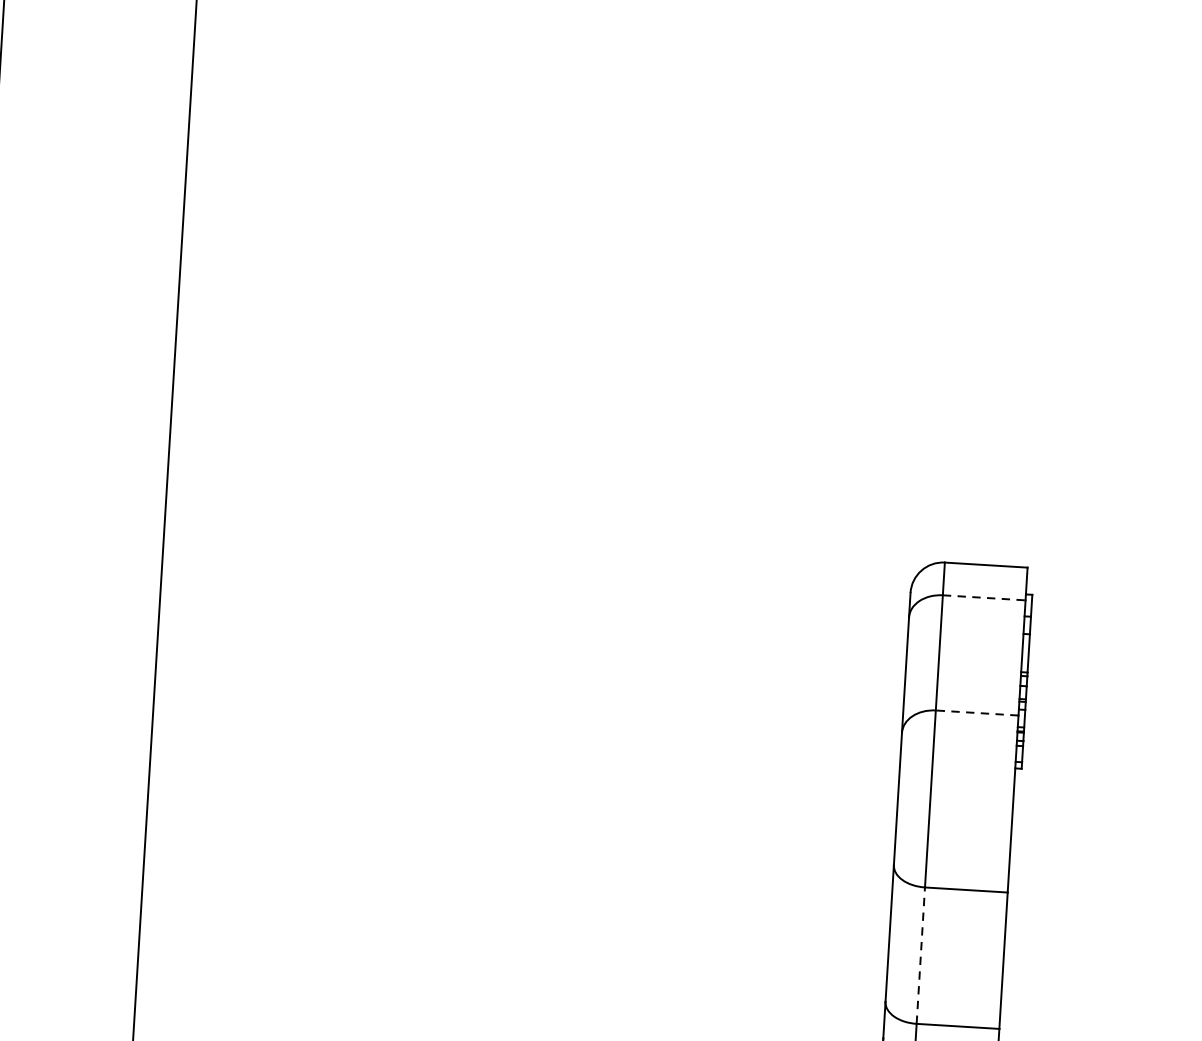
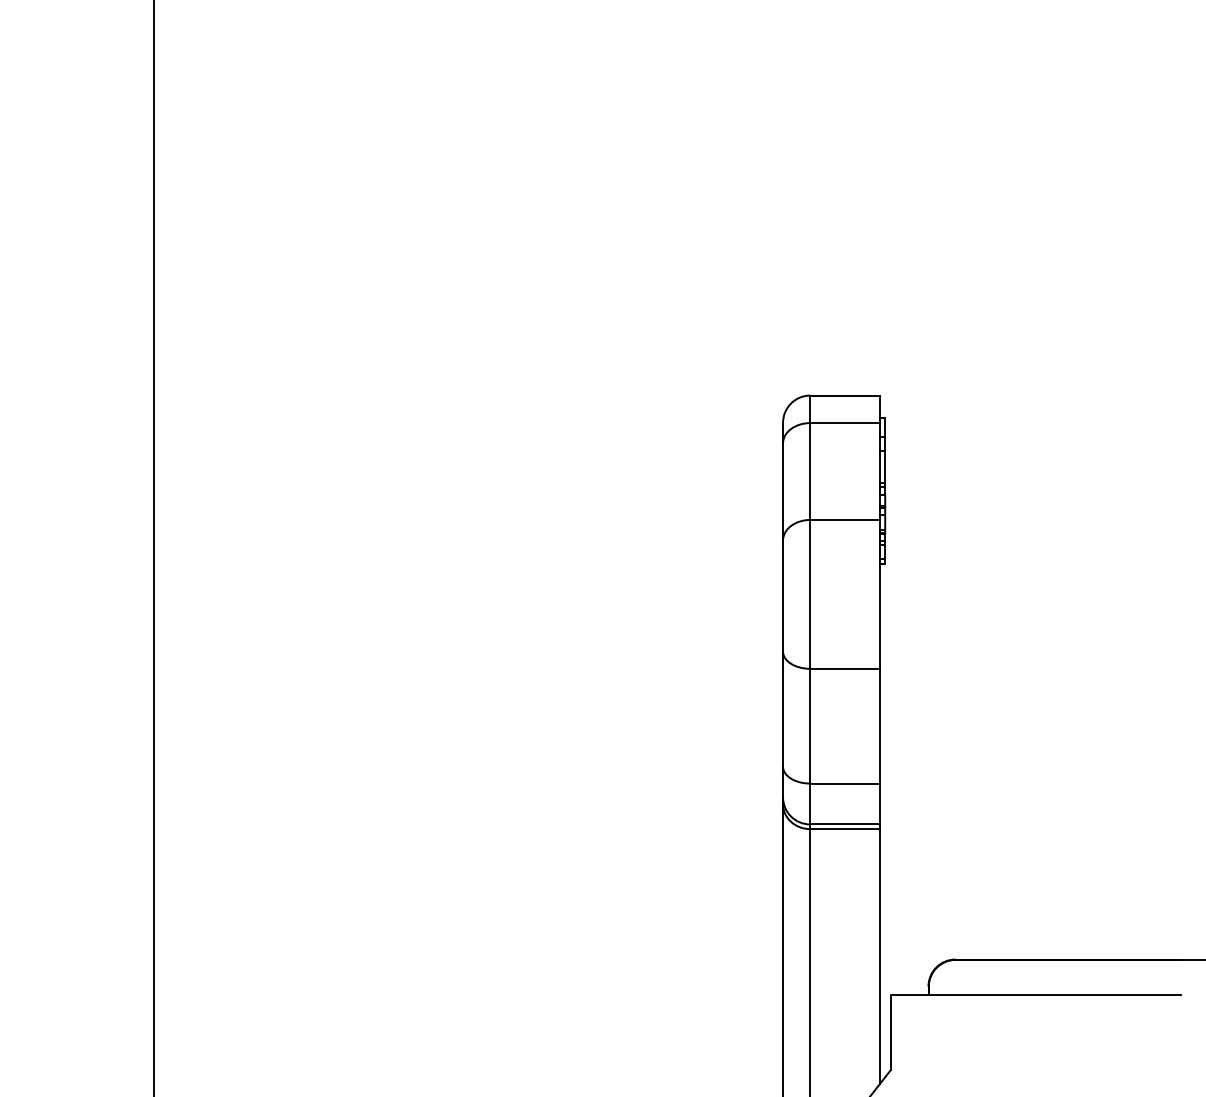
line: (984, 598) -> (845, 423), dashed -> solid
line: (977, 712) -> (845, 519), dashed -> solid
line: (921, 954) -> (810, 725), dashed -> solid

